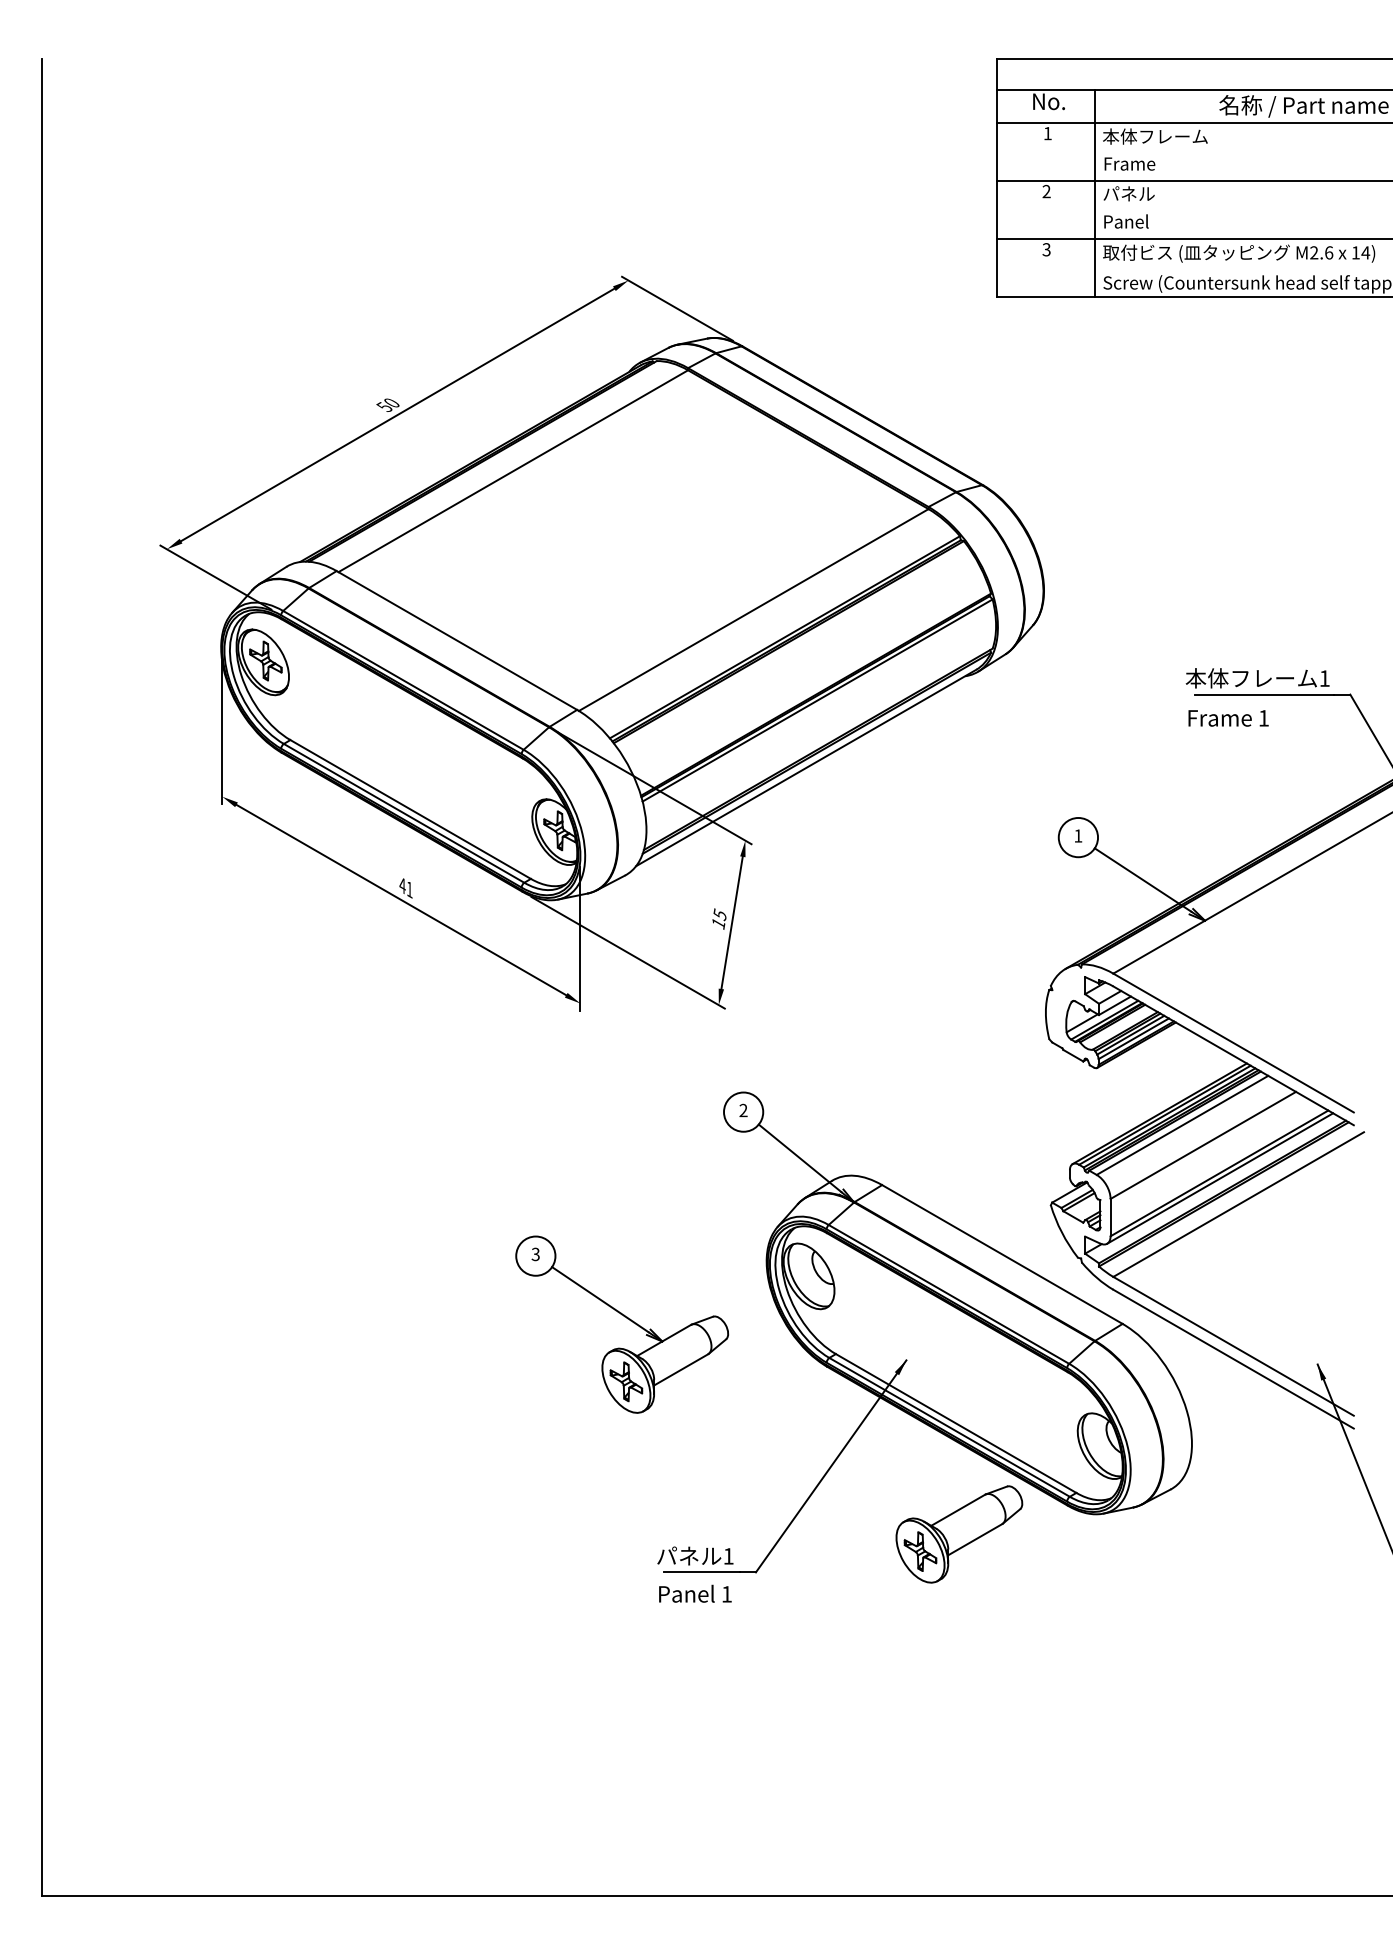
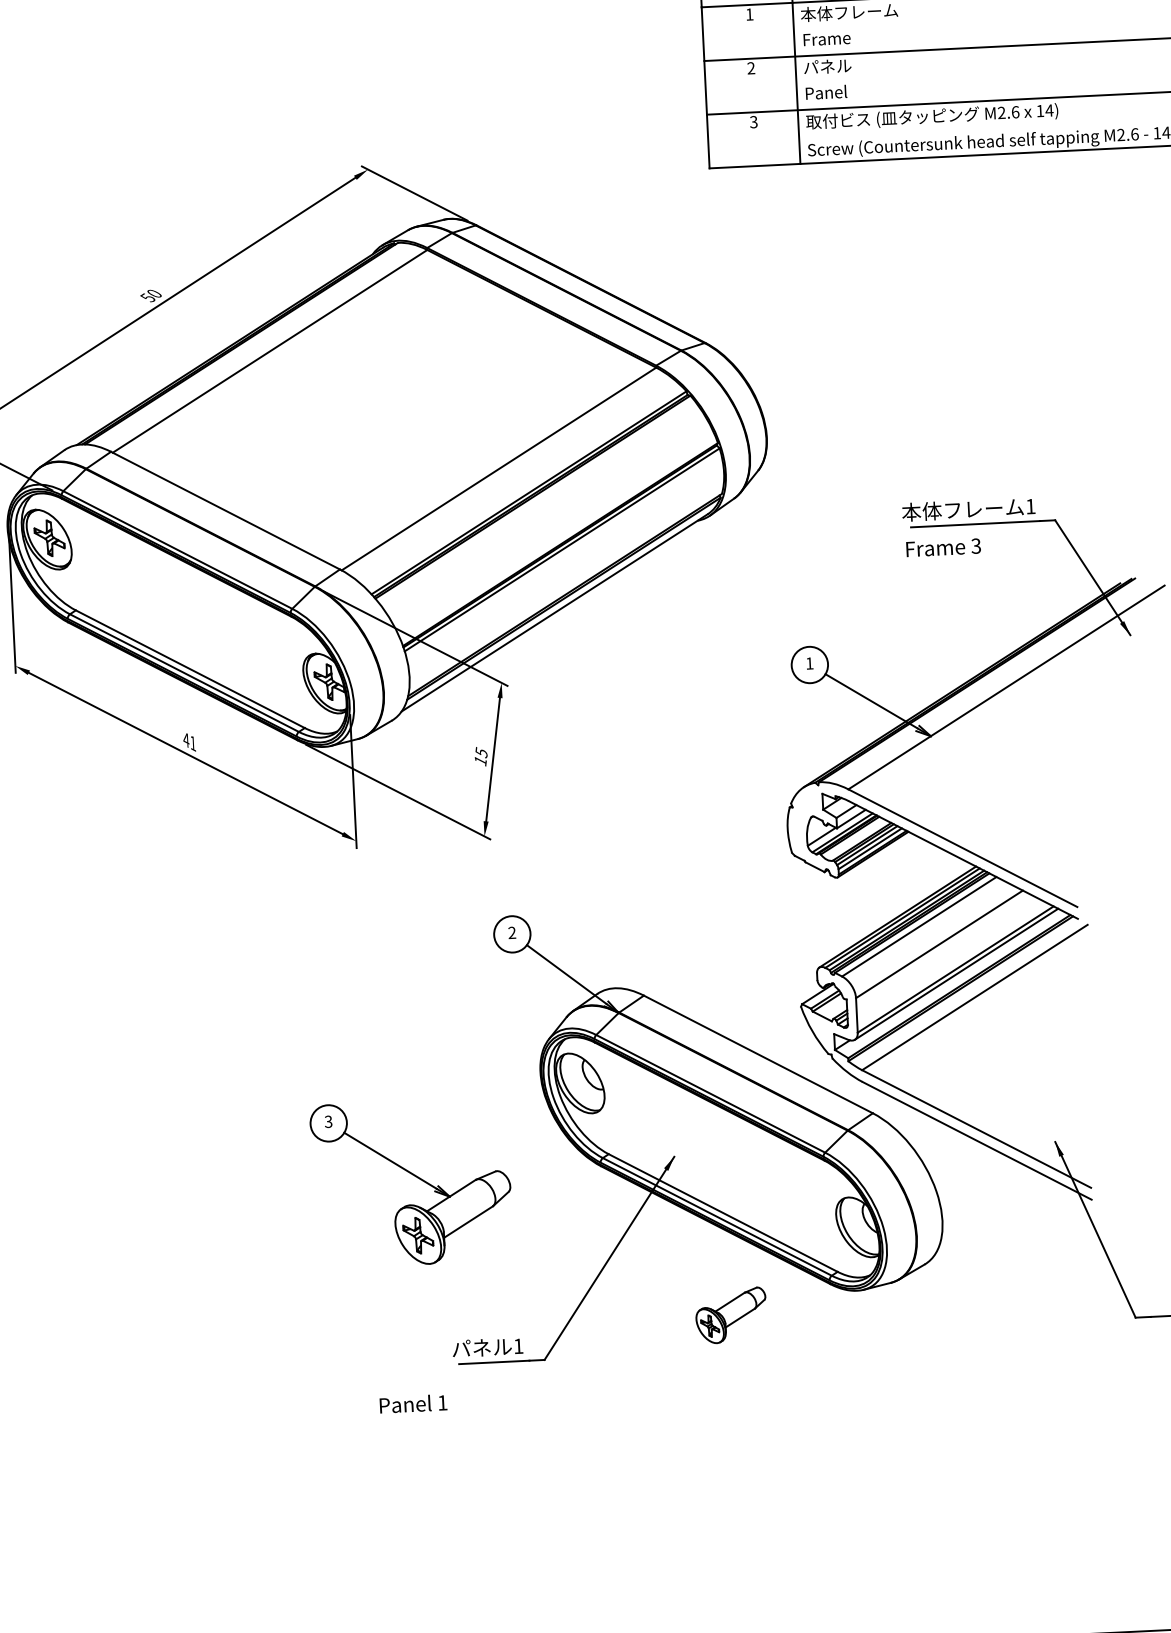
text: (1263, 718) -> (975, 546), 1 -> 3
part: (627, 1319) -> (416, 1177), moved
part: (959, 1534) -> (731, 1315), size x0.6
text: (695, 1593) -> (413, 1403), moved

